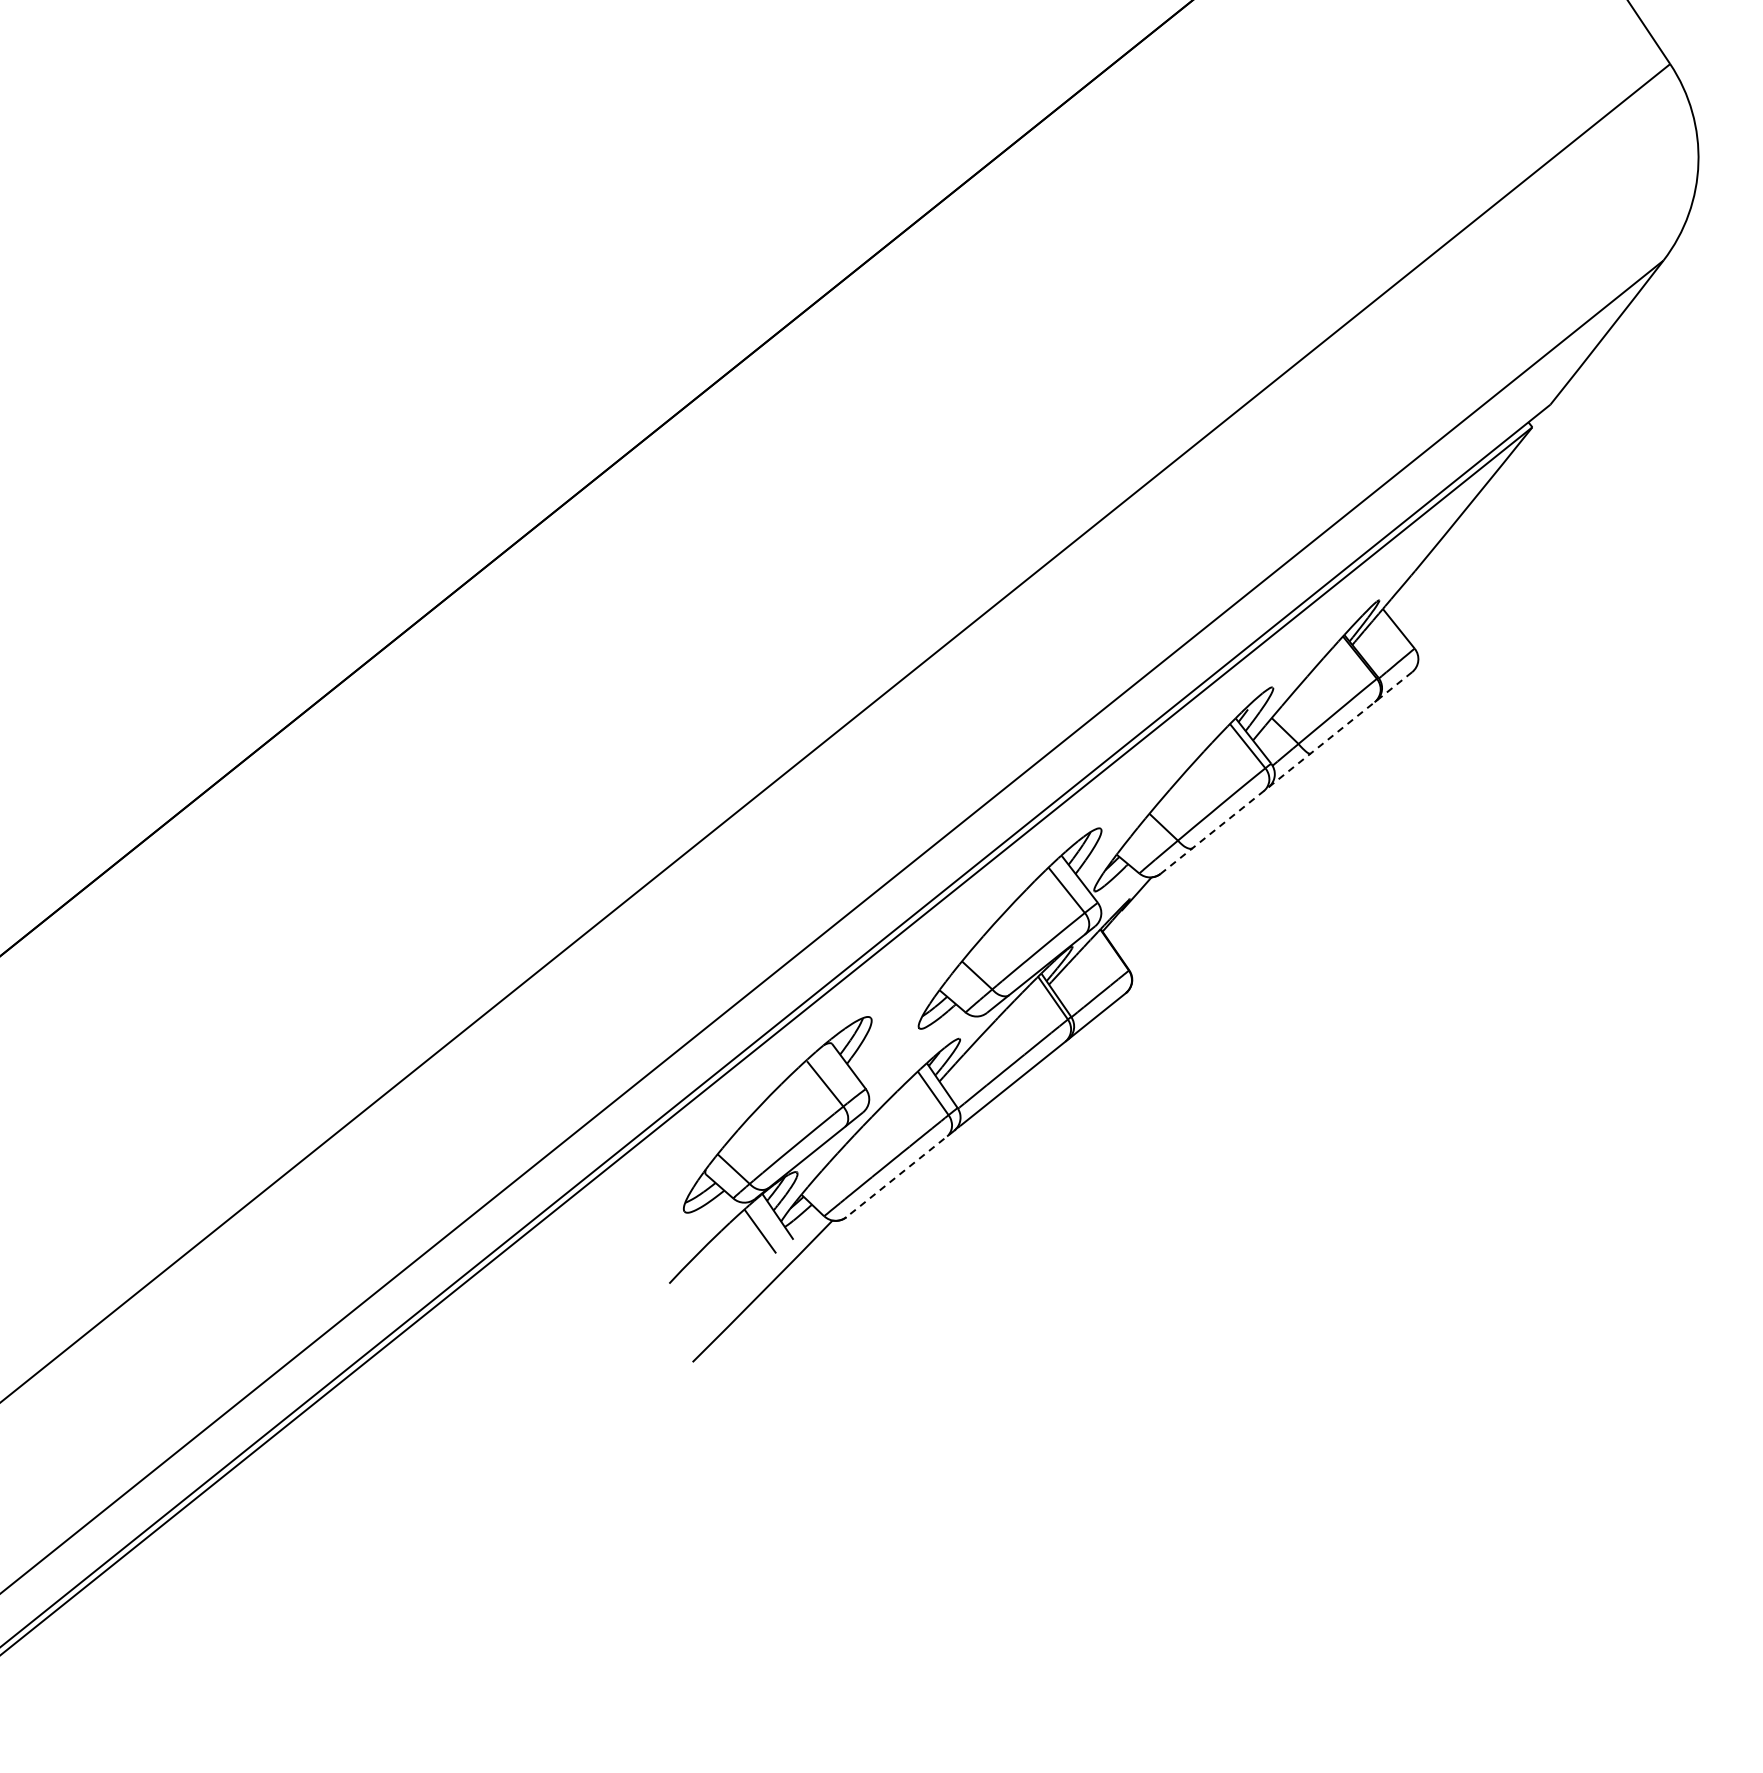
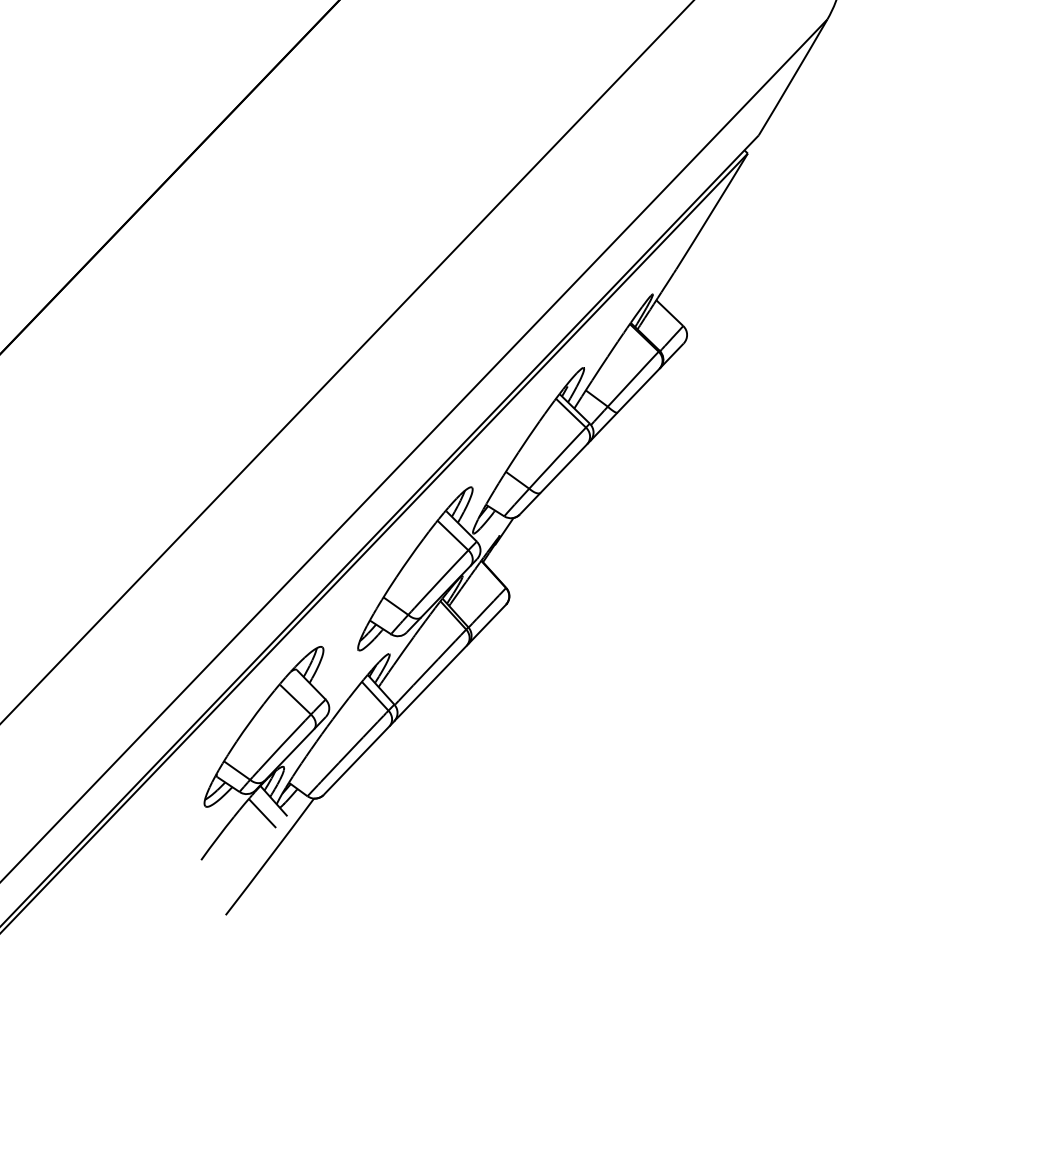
line: (1286, 773) -> (601, 429), dashed -> solid
line: (899, 1174) -> (358, 758), dashed -> solid

